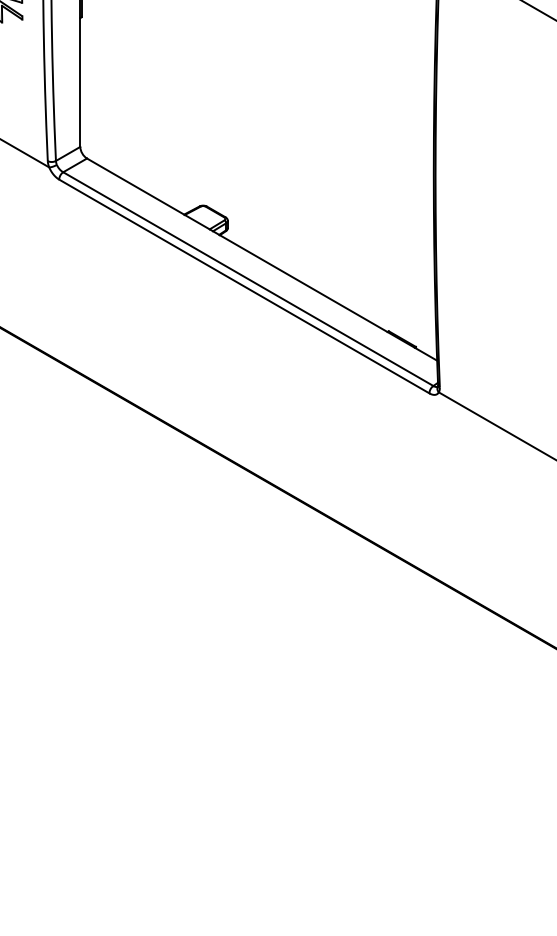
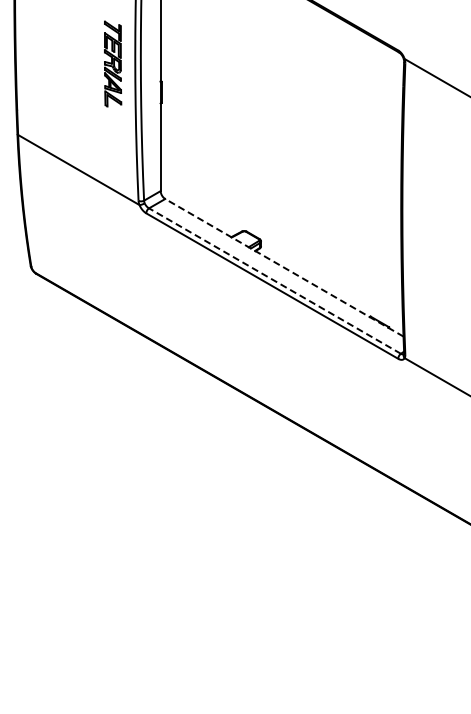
line: (262, 259) -> (284, 267), solid -> dashed
line: (247, 278) -> (274, 280), solid -> dashed

